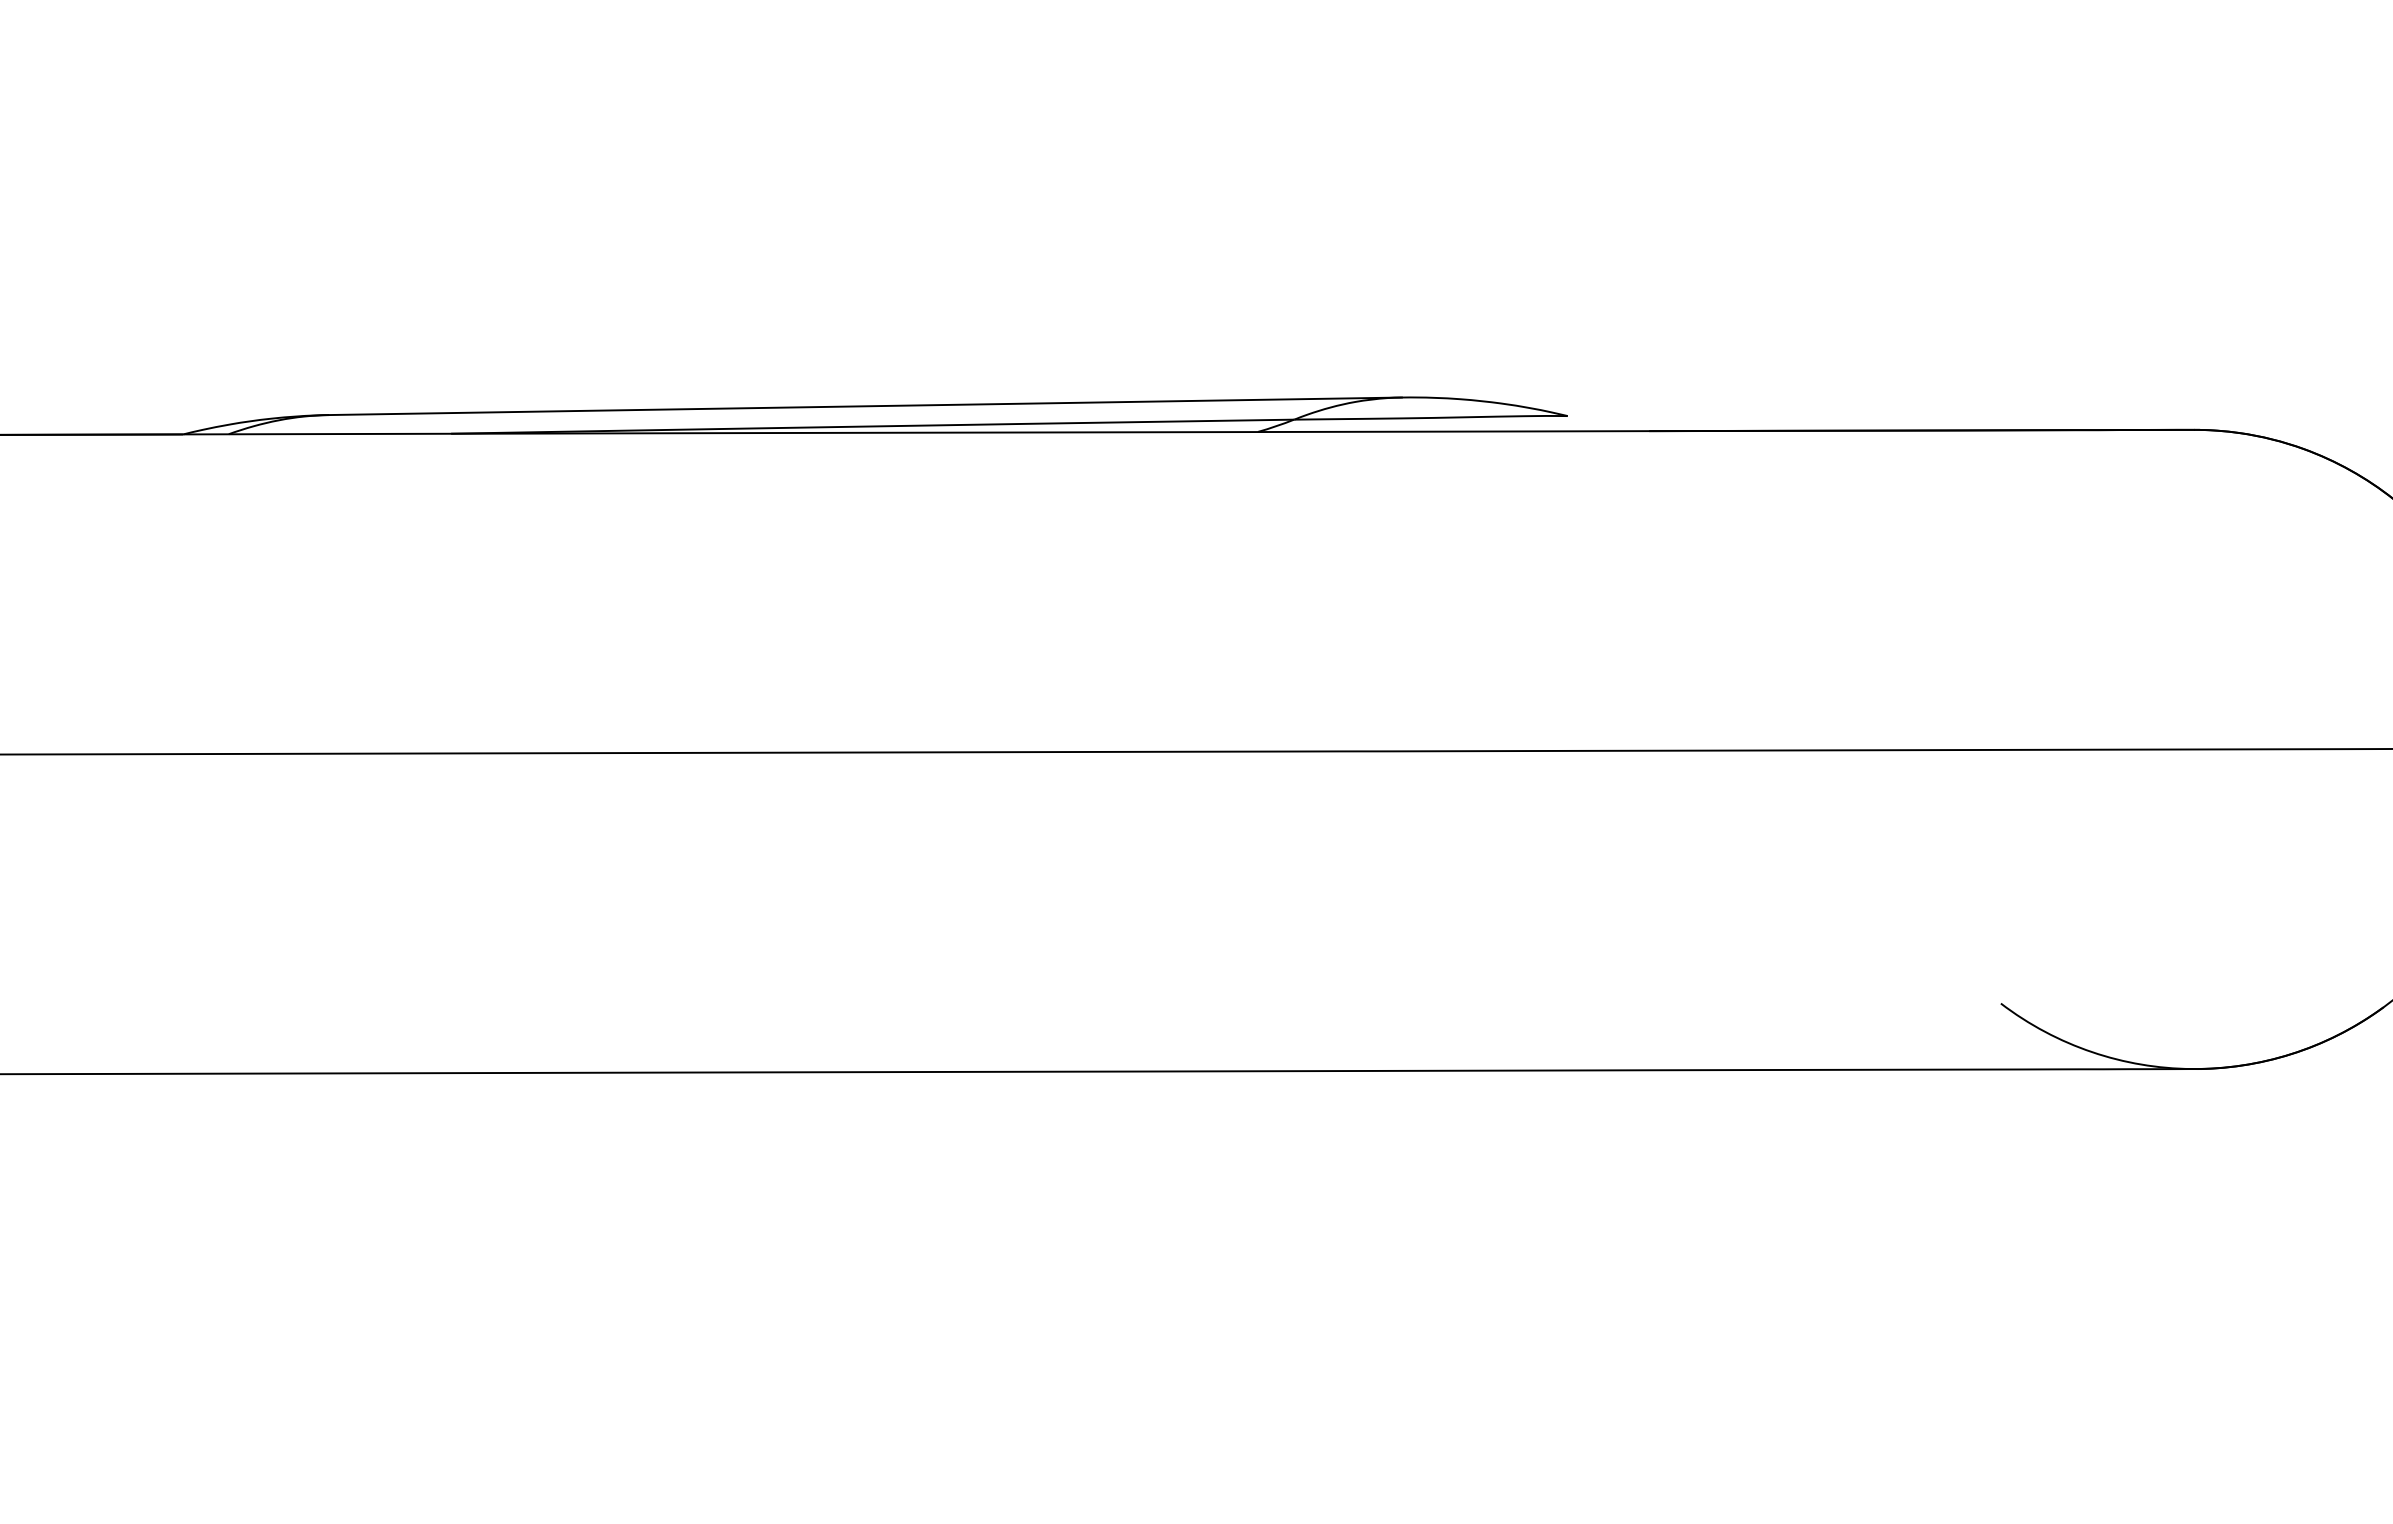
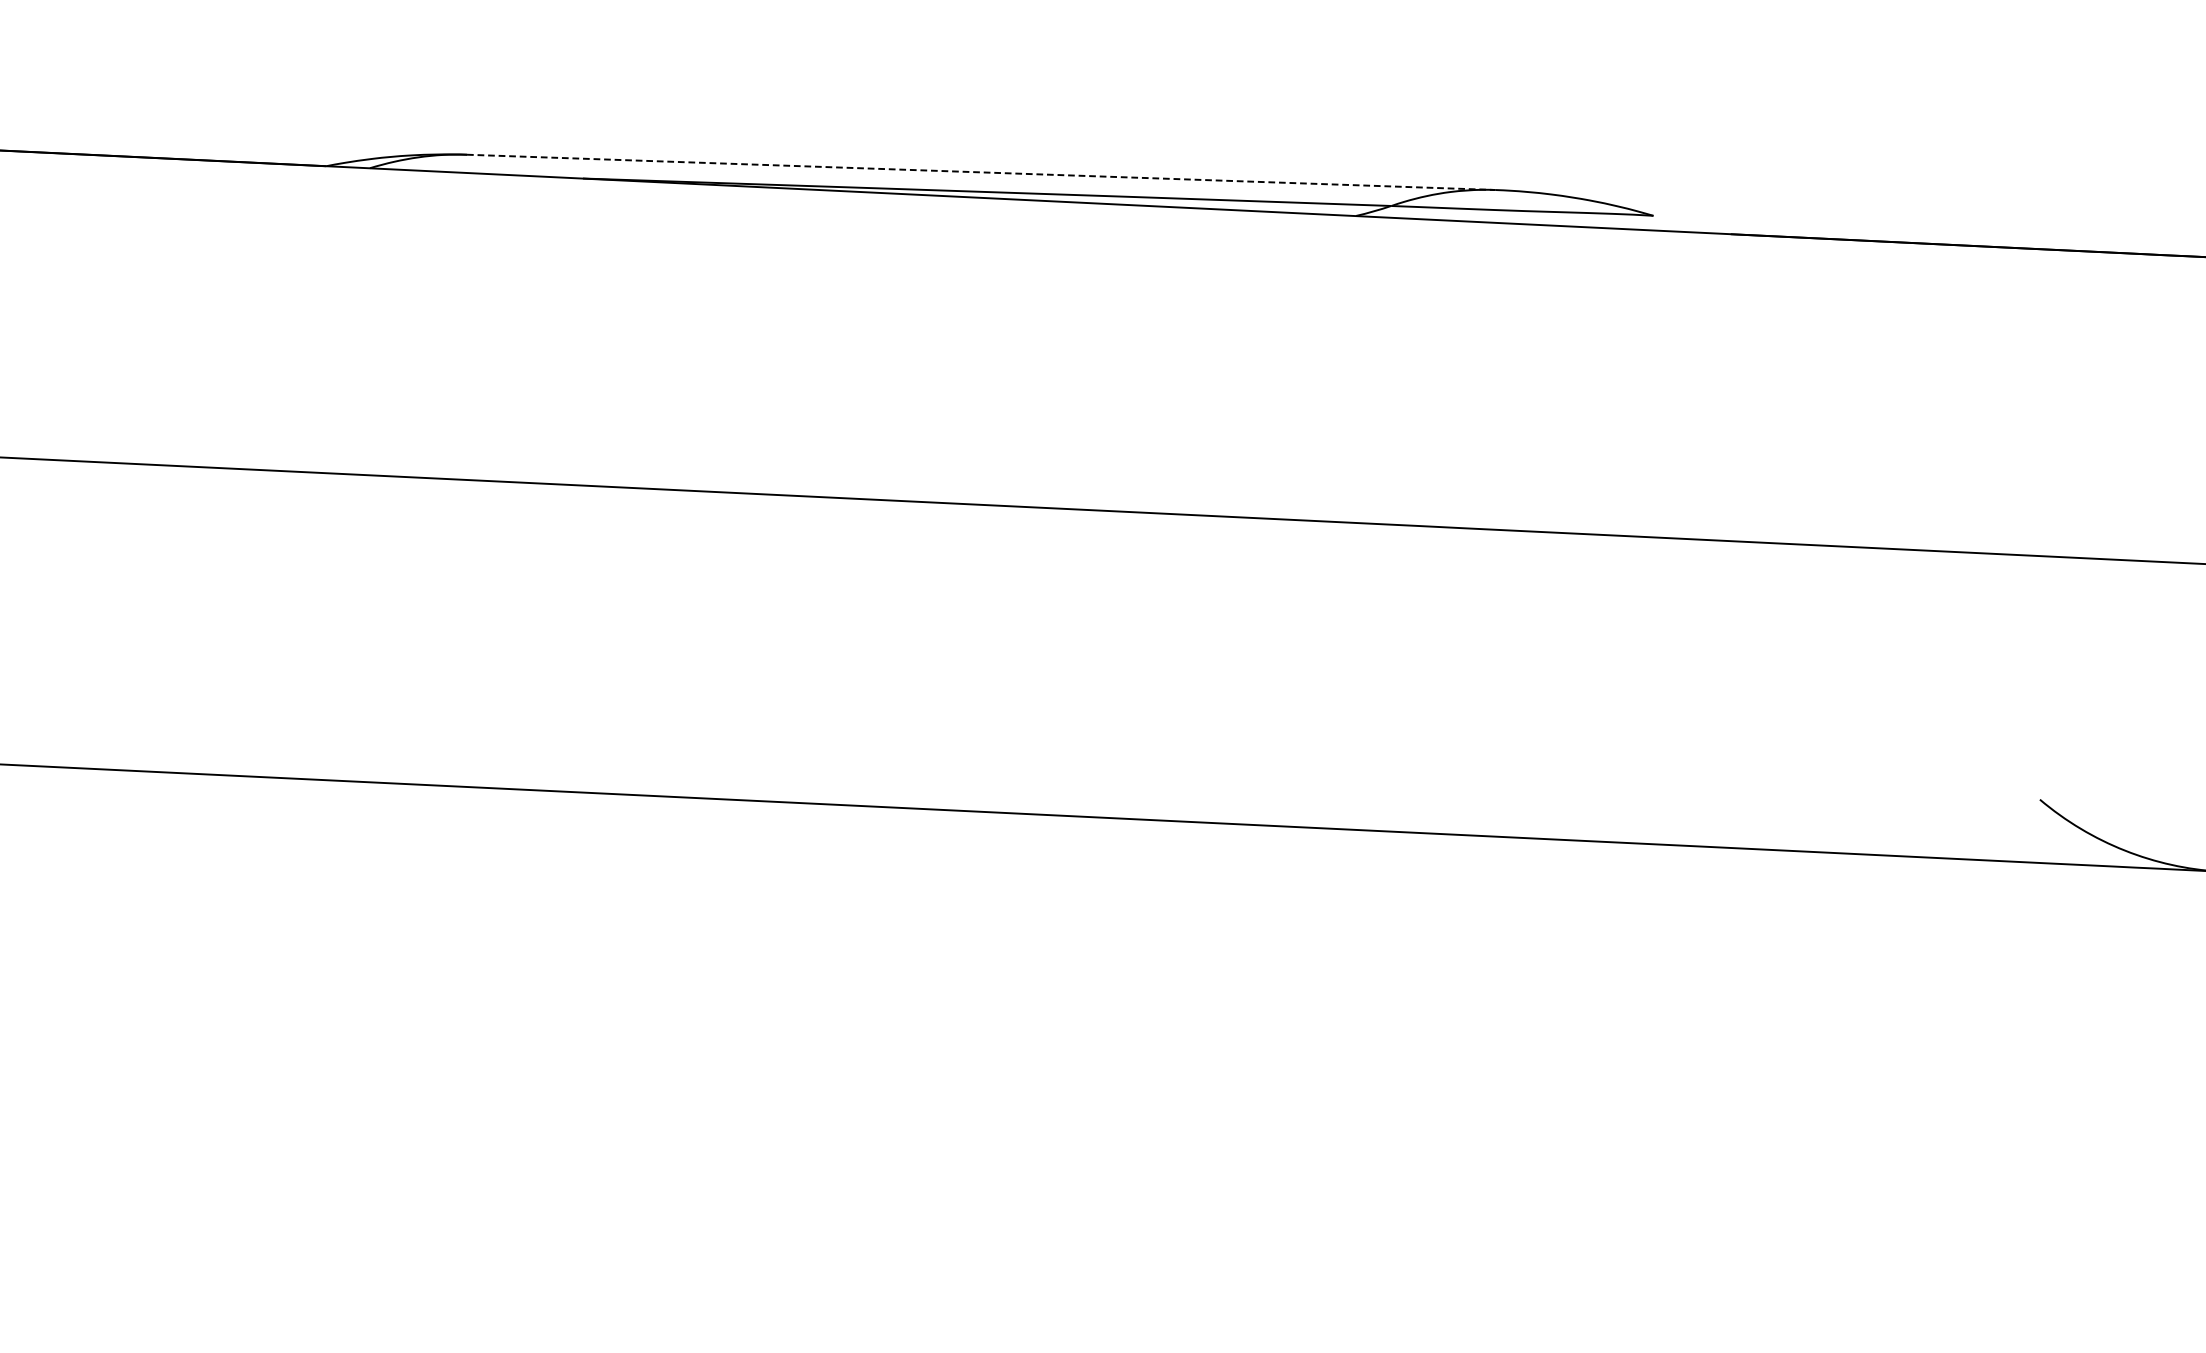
line: (866, 406) -> (982, 172), solid -> dashed

